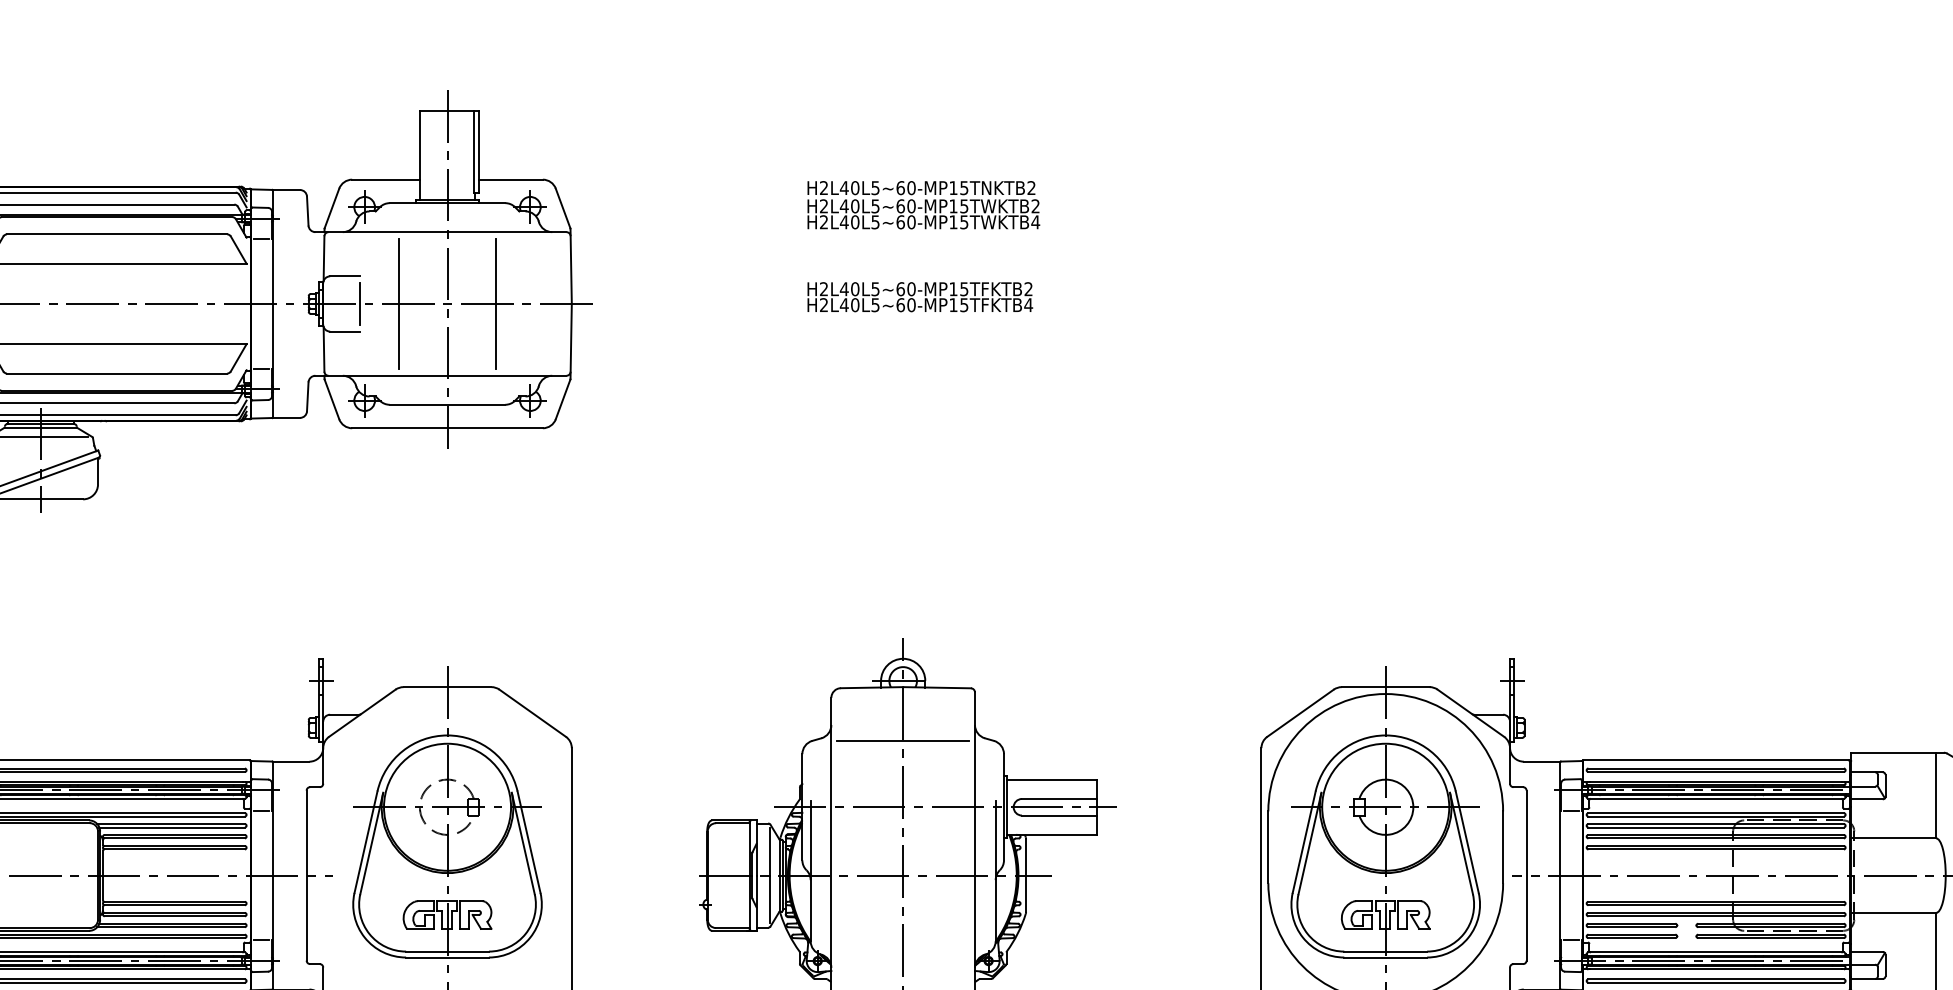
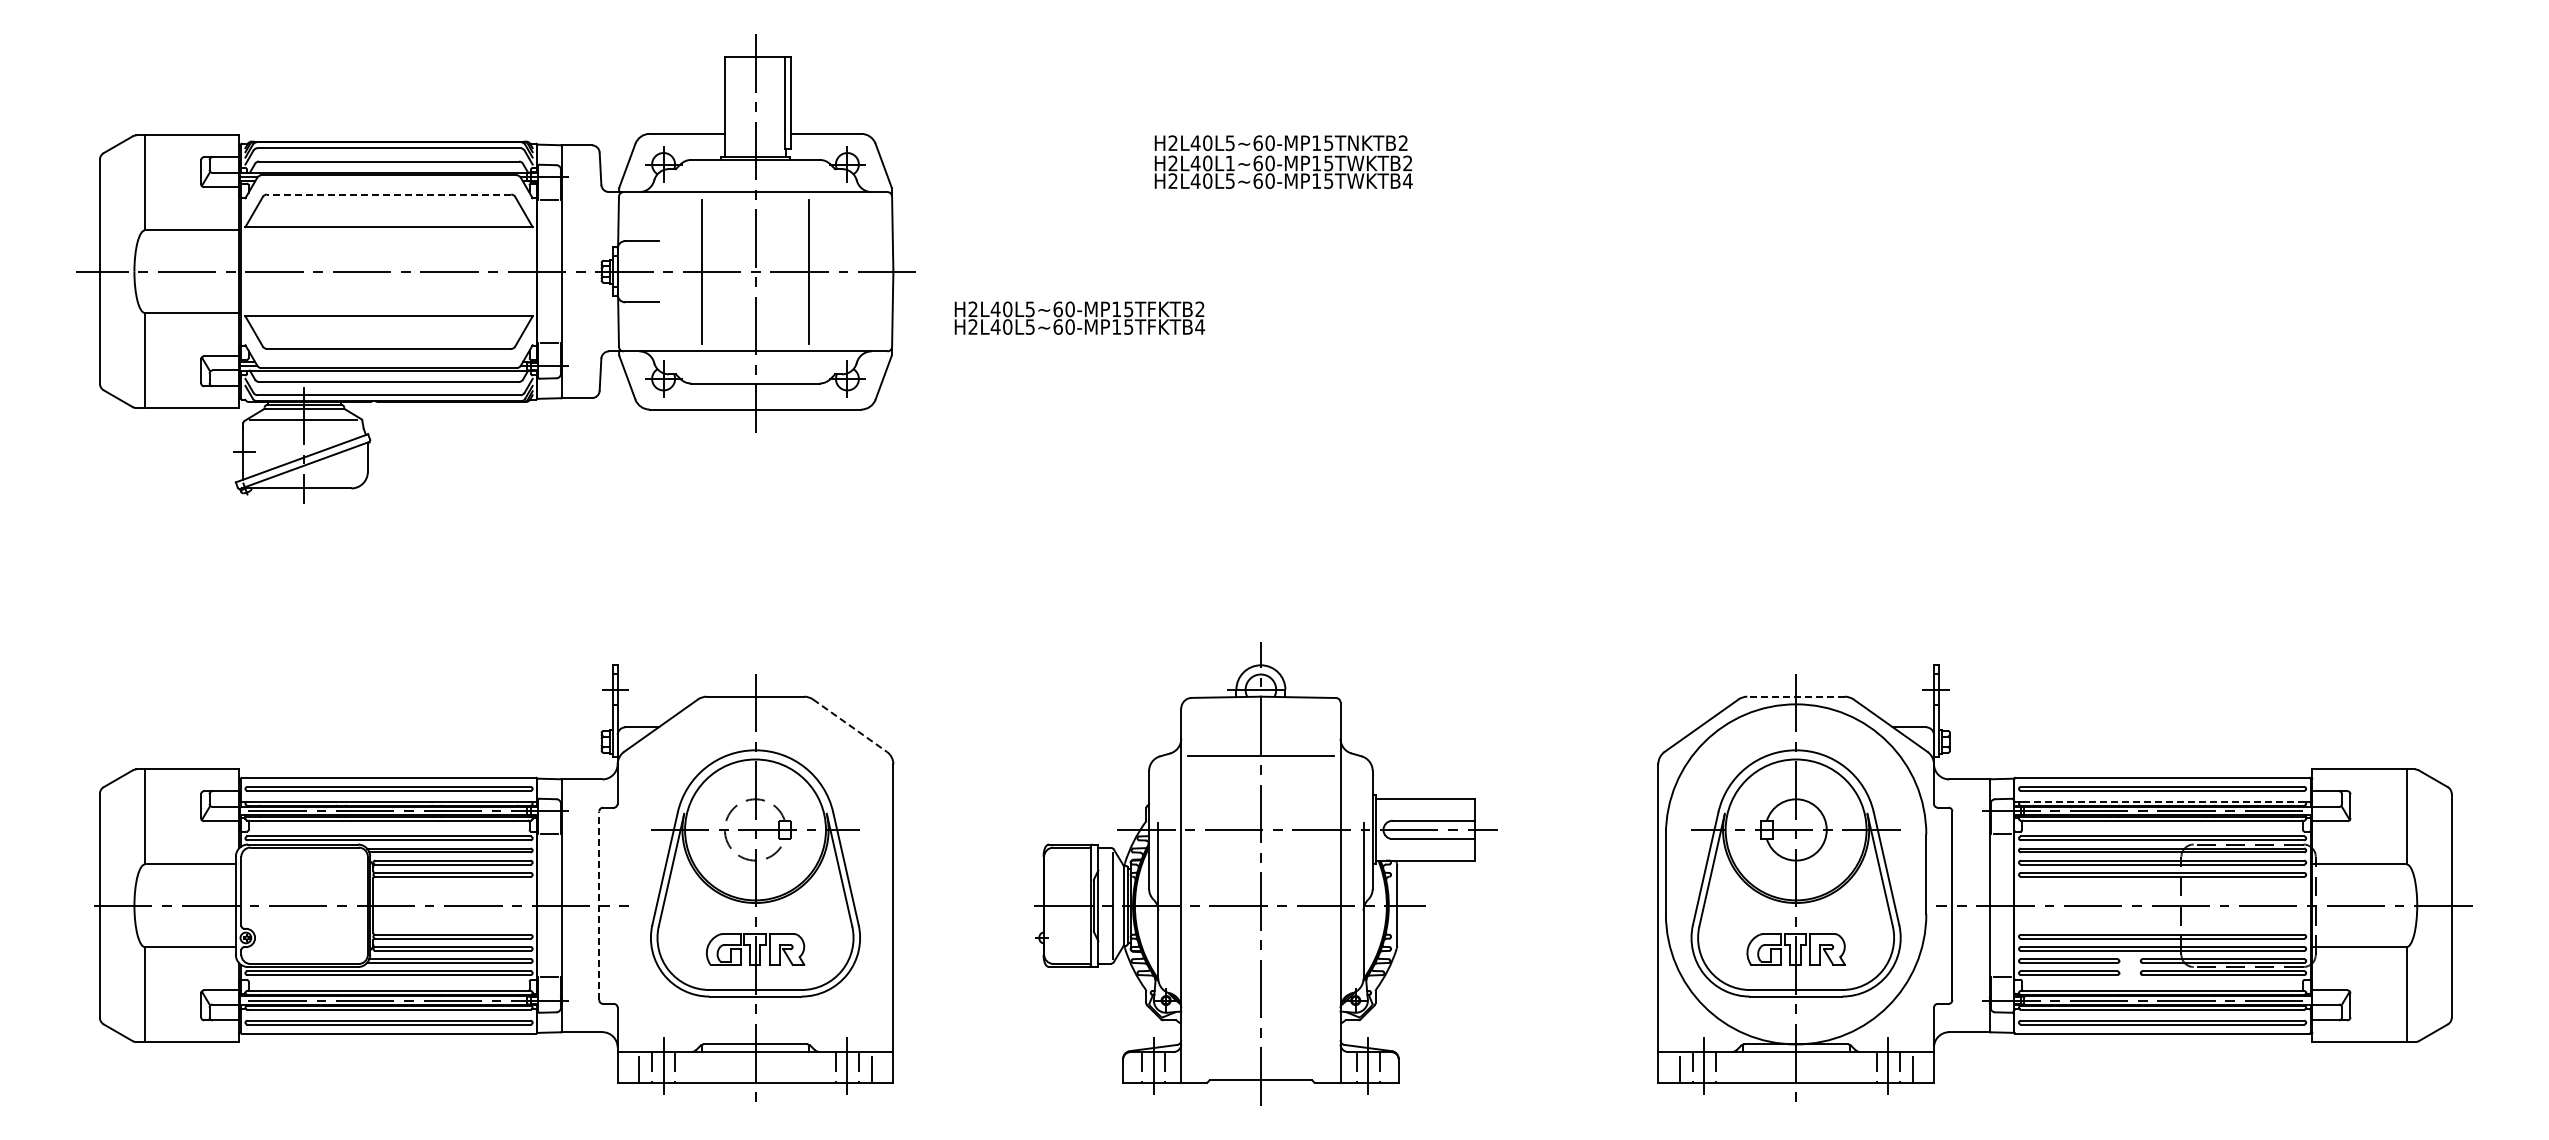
text: (874, 206) -> (1229, 163), H2L40L5~60-MP15TWKTB2 -> H2L40L1~60-MP15TWKTB2
line: (116, 234) -> (388, 194), solid -> dashed
text: (919, 296) -> (1079, 317), moved
line: (360, 303) -> (658, 271), removed
line: (1386, 686) -> (1796, 696), solid -> dashed
line: (533, 713) -> (850, 725), solid -> dashed
line: (1716, 781) -> (2163, 801), solid -> dashed
line: (306, 875) -> (599, 905), solid -> dashed

